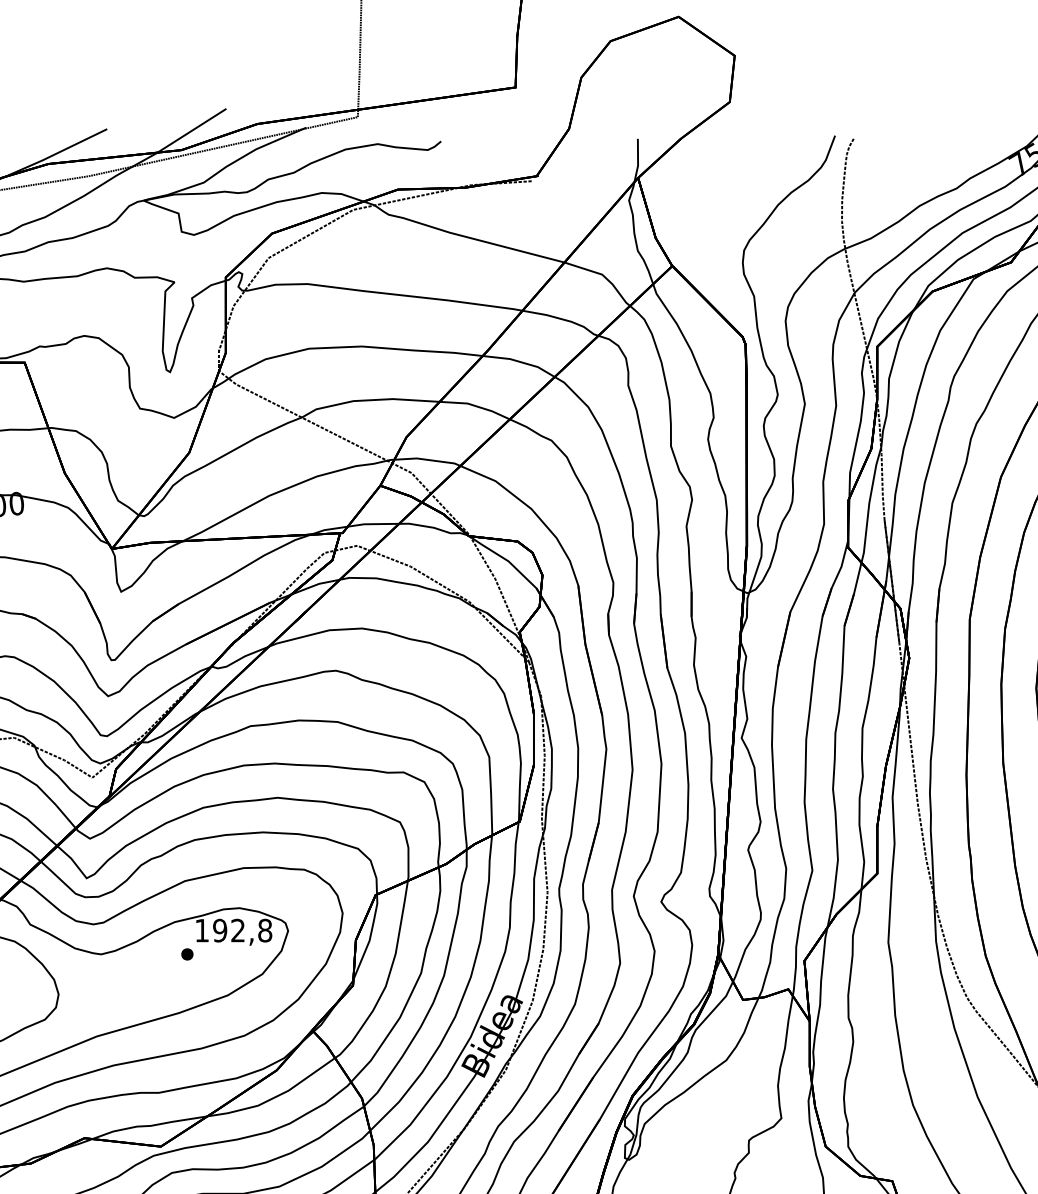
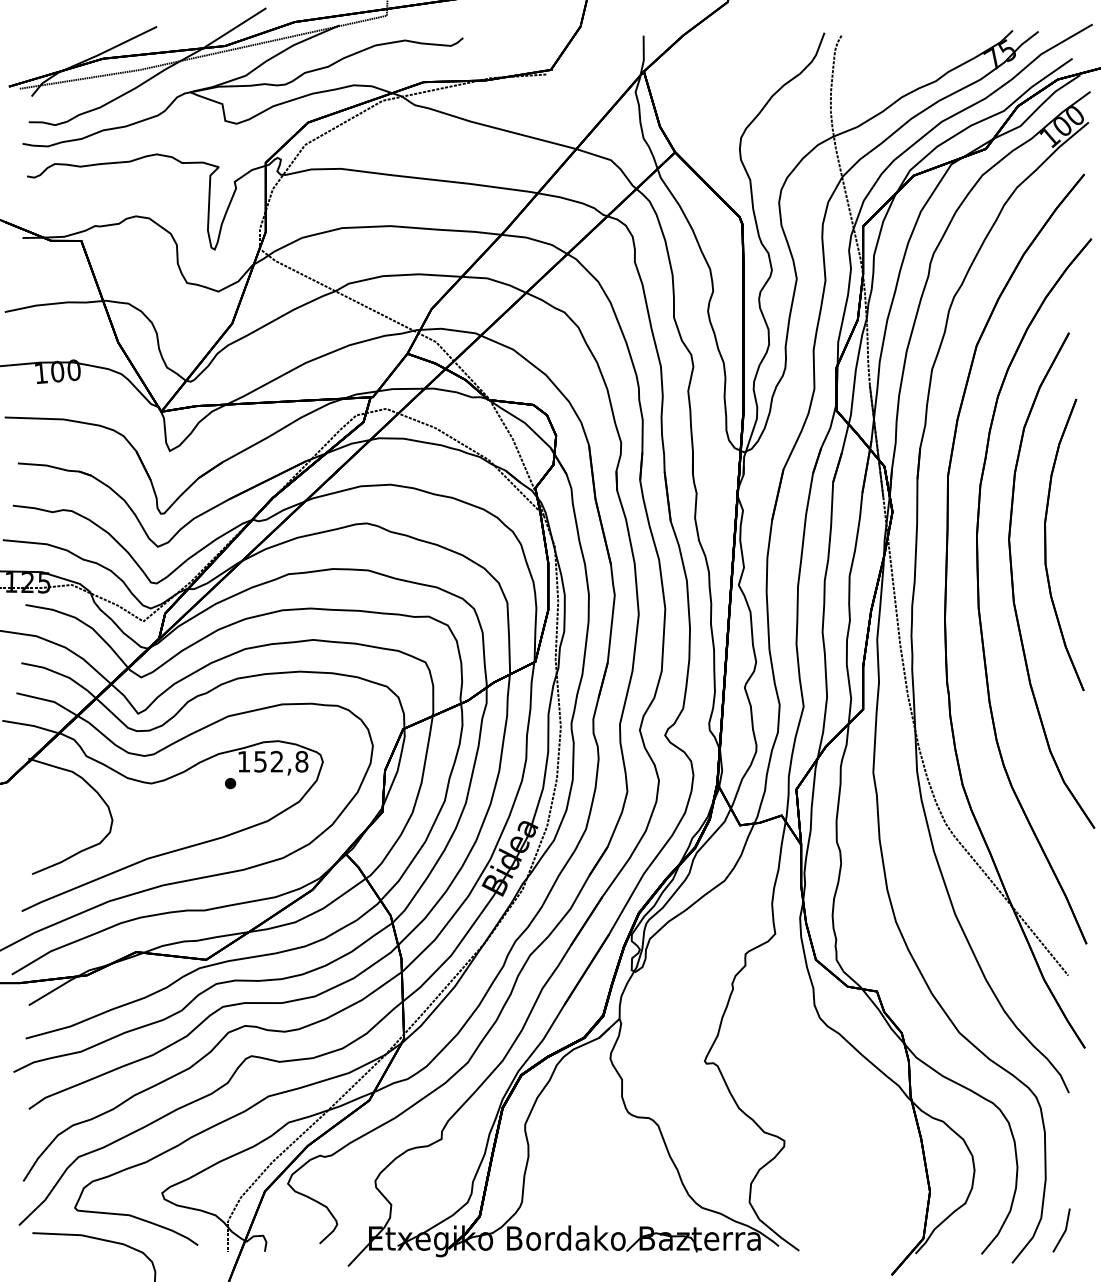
text: (220, 930) -> (260, 761), 192,8 -> 152,8

